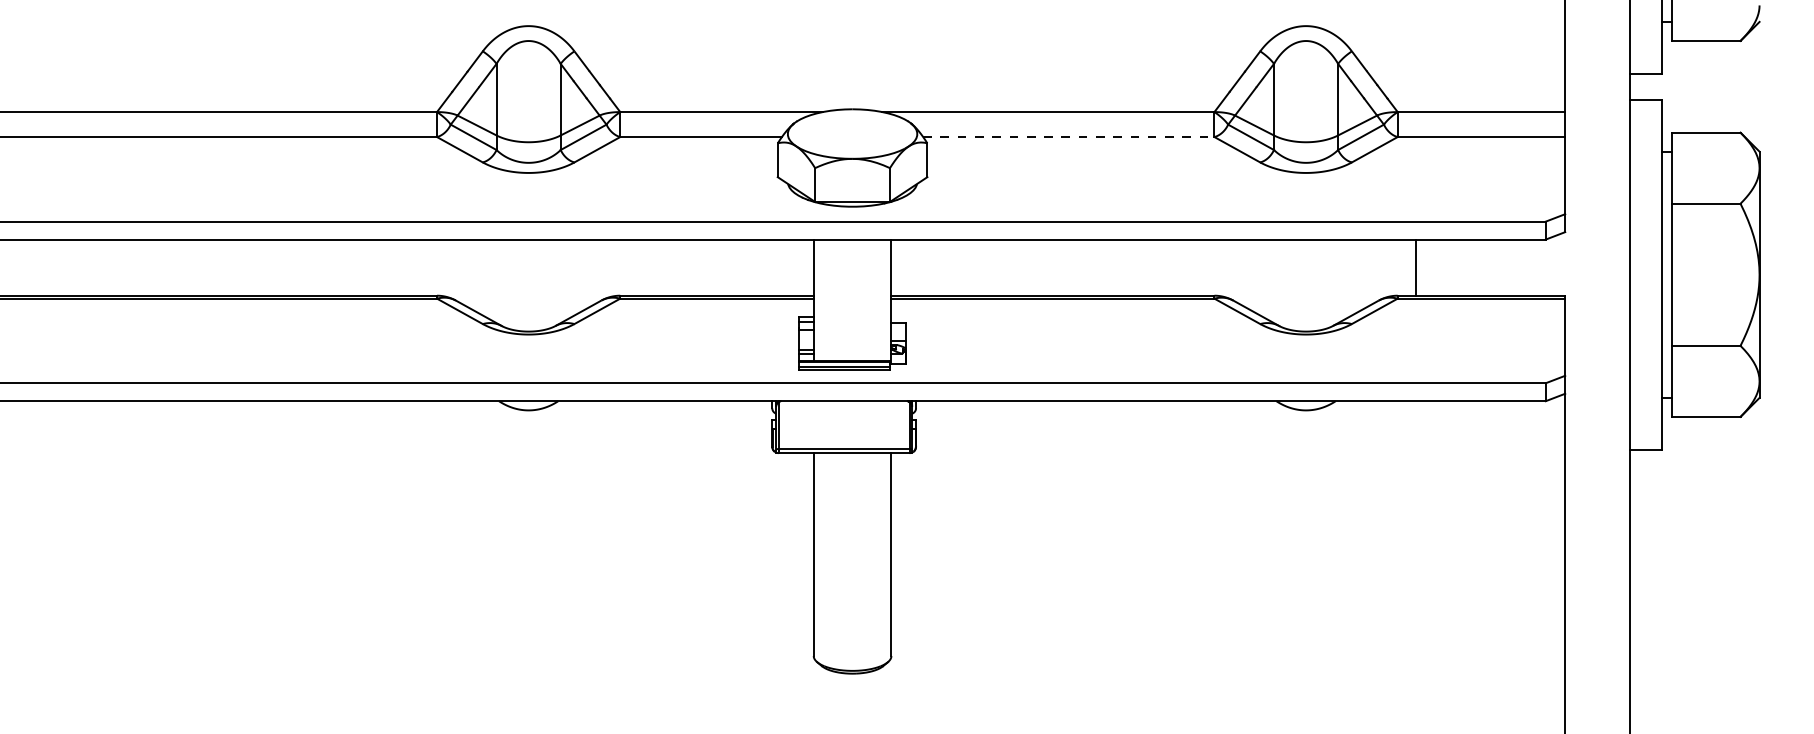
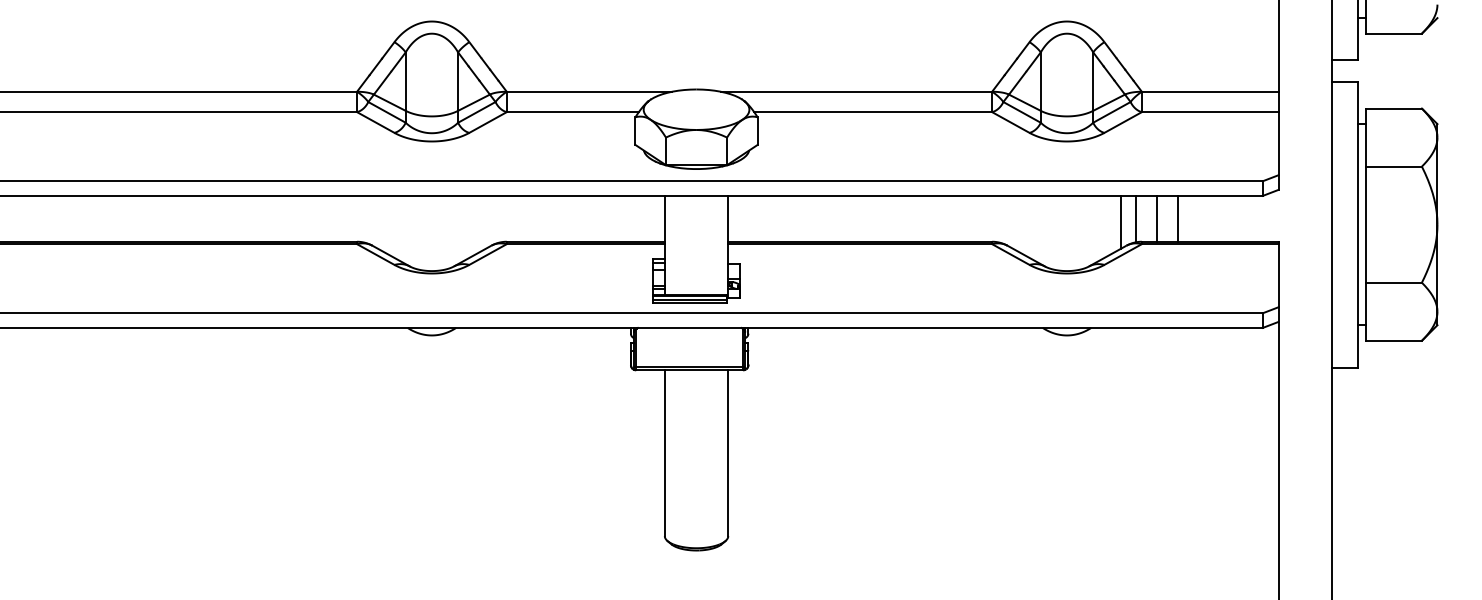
line: (1068, 137) -> (872, 112), dashed -> solid
line: (1390, 267) -> (1135, 218), added
line: (1442, 267) -> (1178, 218), added
line: (1371, 271) -> (1120, 221), added

